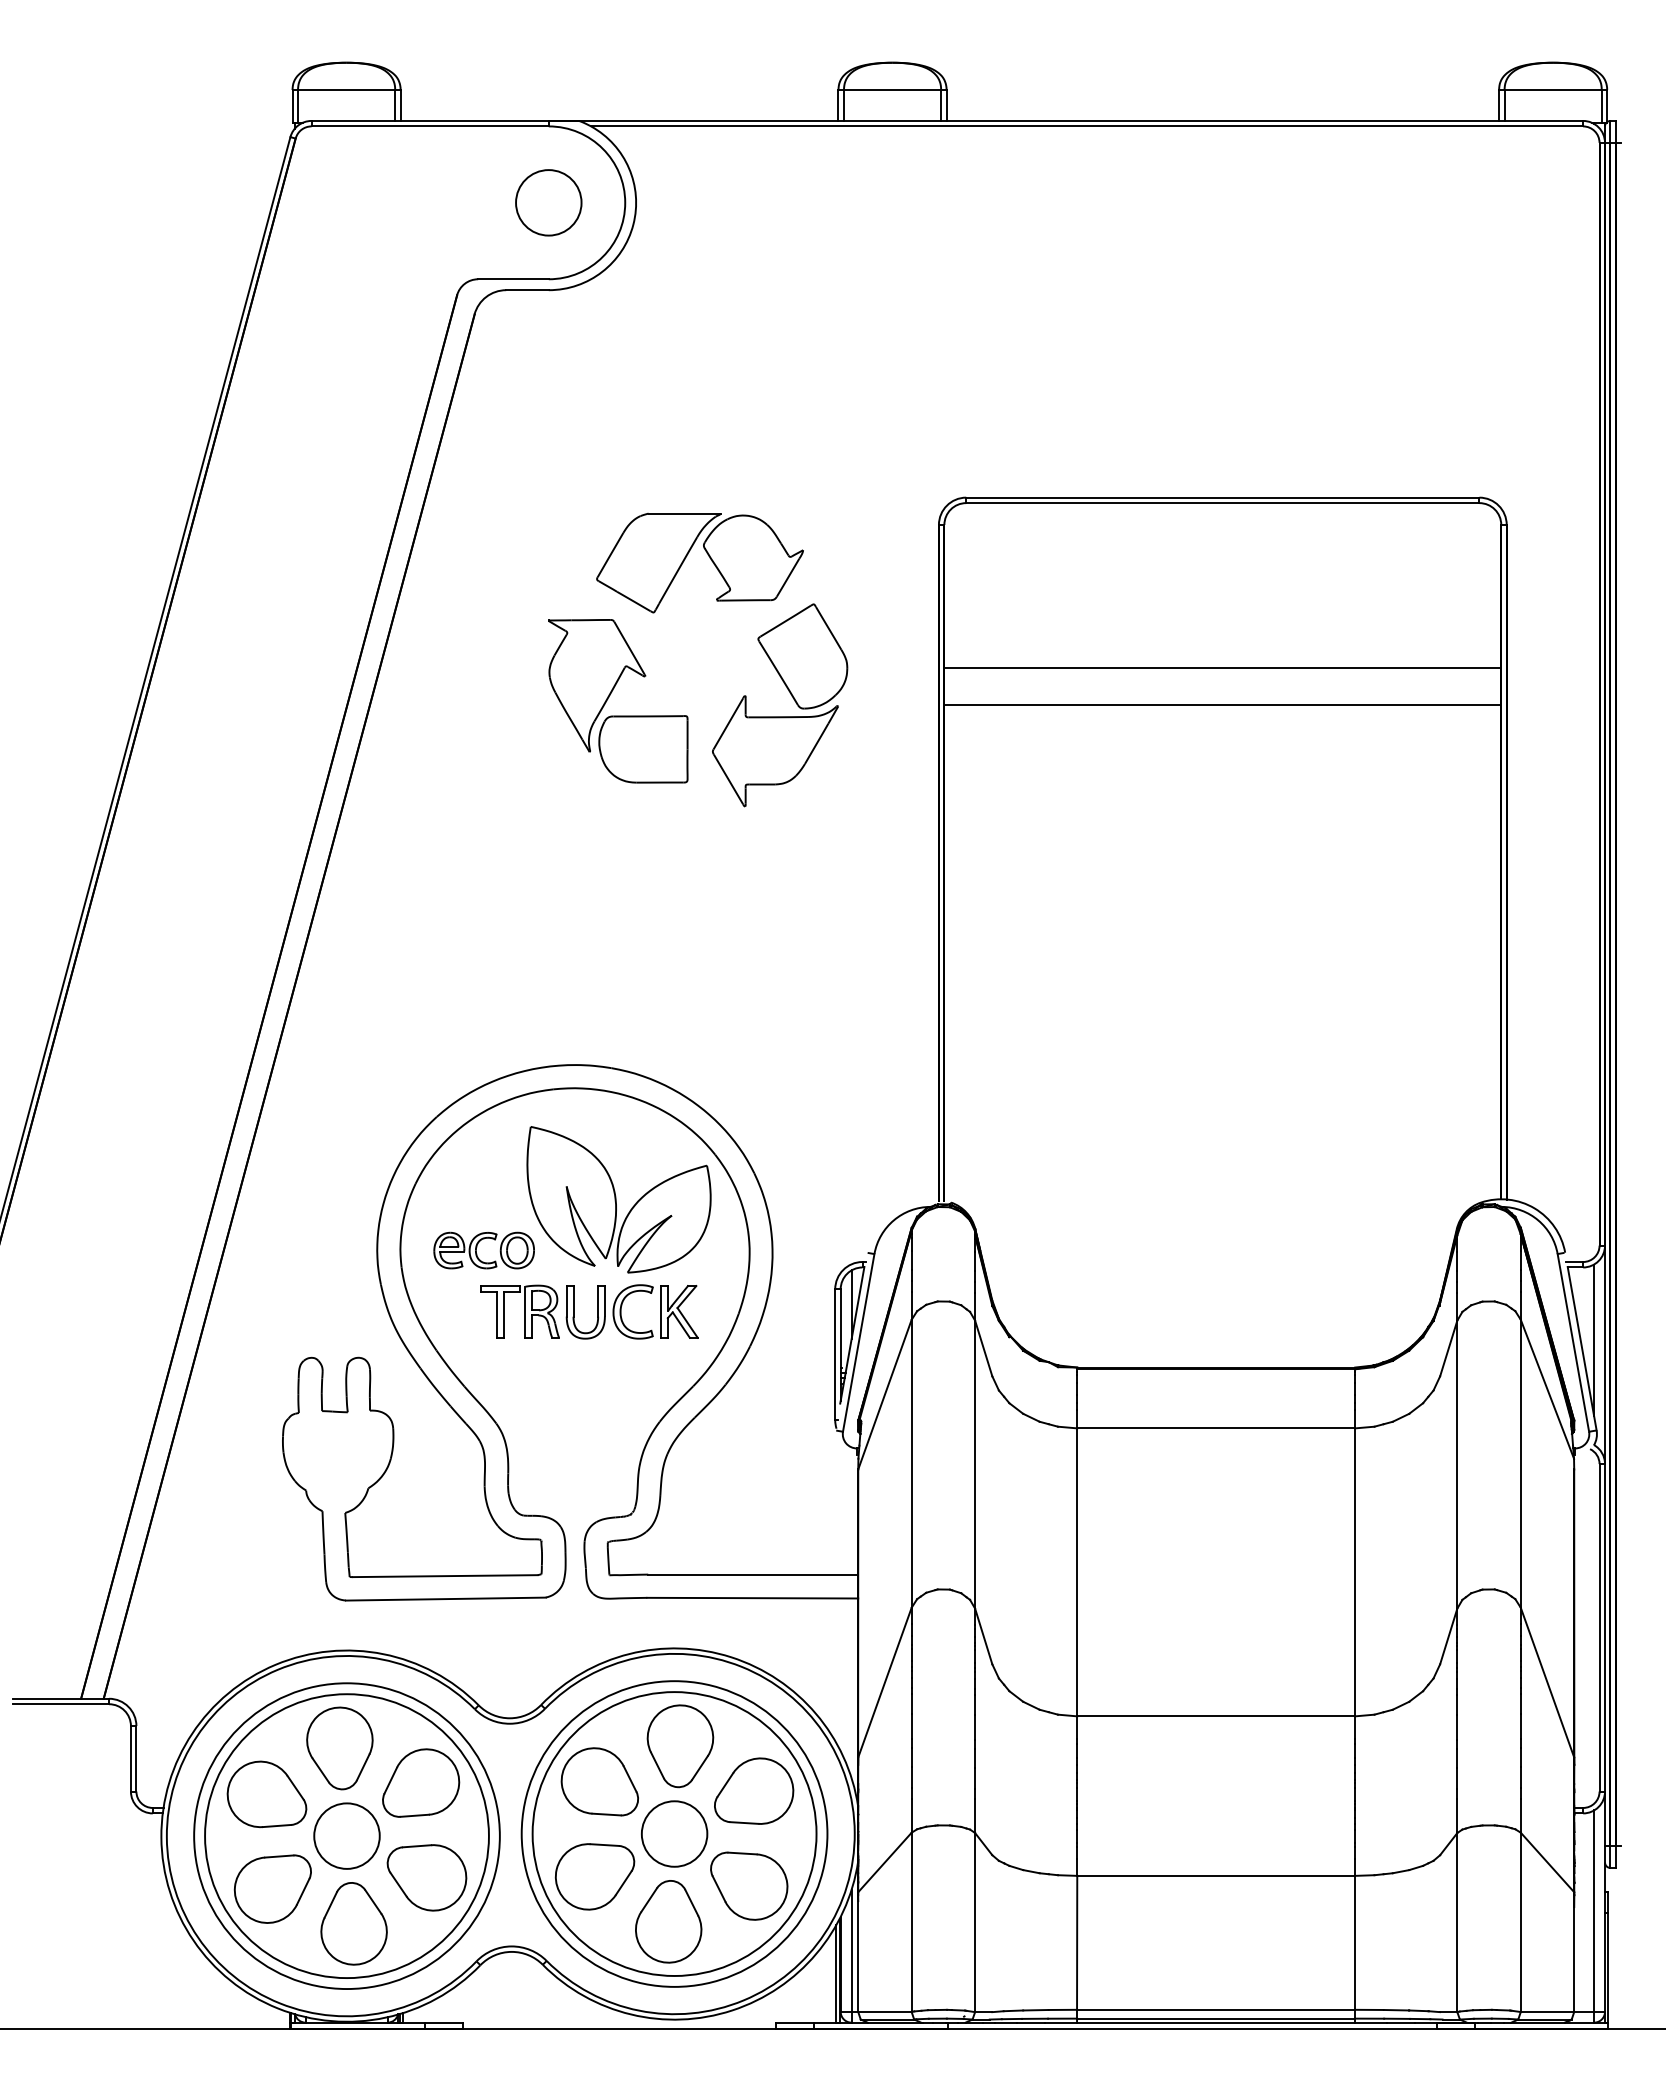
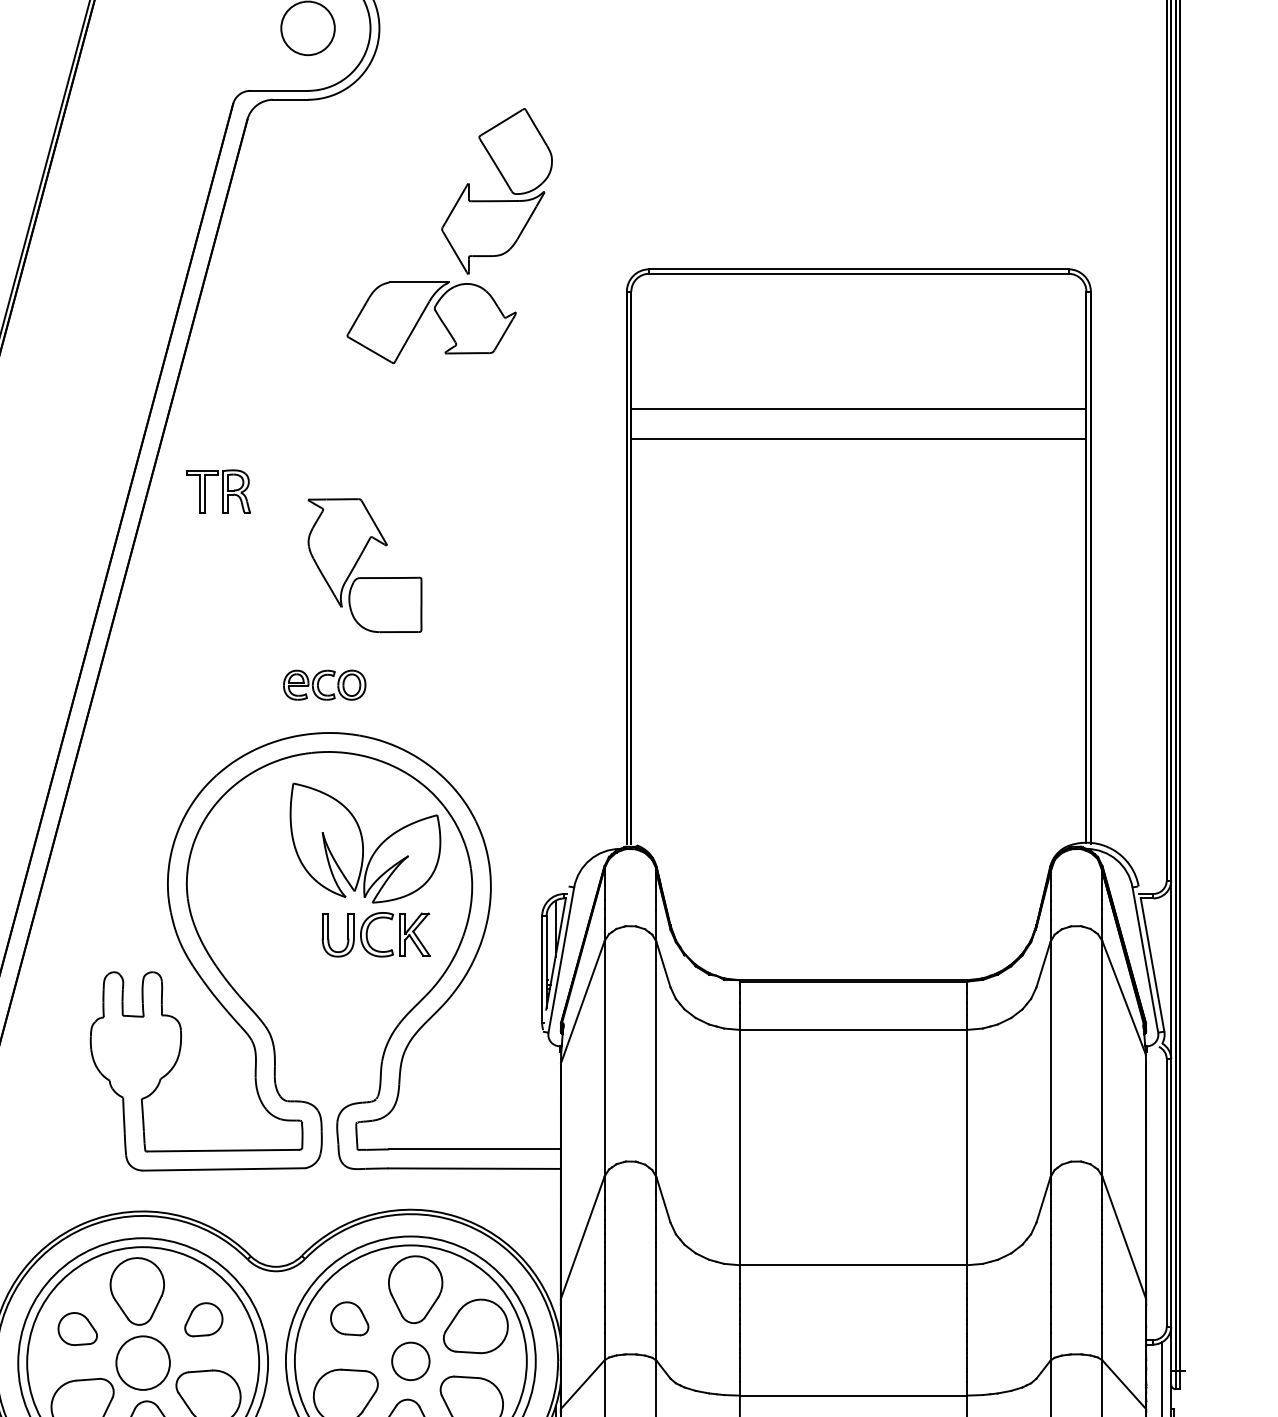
part: (609, 697) -> (357, 562), moved
part: (780, 716) -> (497, 200), moved
part: (477, 1247) -> (319, 682), moved
part: (519, 1311) -> (217, 491), moved
line: (1594, 1340) -> (1162, 958), removed
part: (599, 1781) -> (349, 1318), size x0.6
part: (421, 1782) -> (204, 1319), size x0.6
part: (266, 1794) -> (77, 1329), size x0.6
circle: (674, 1833) -> (410, 1360), size x0.7

